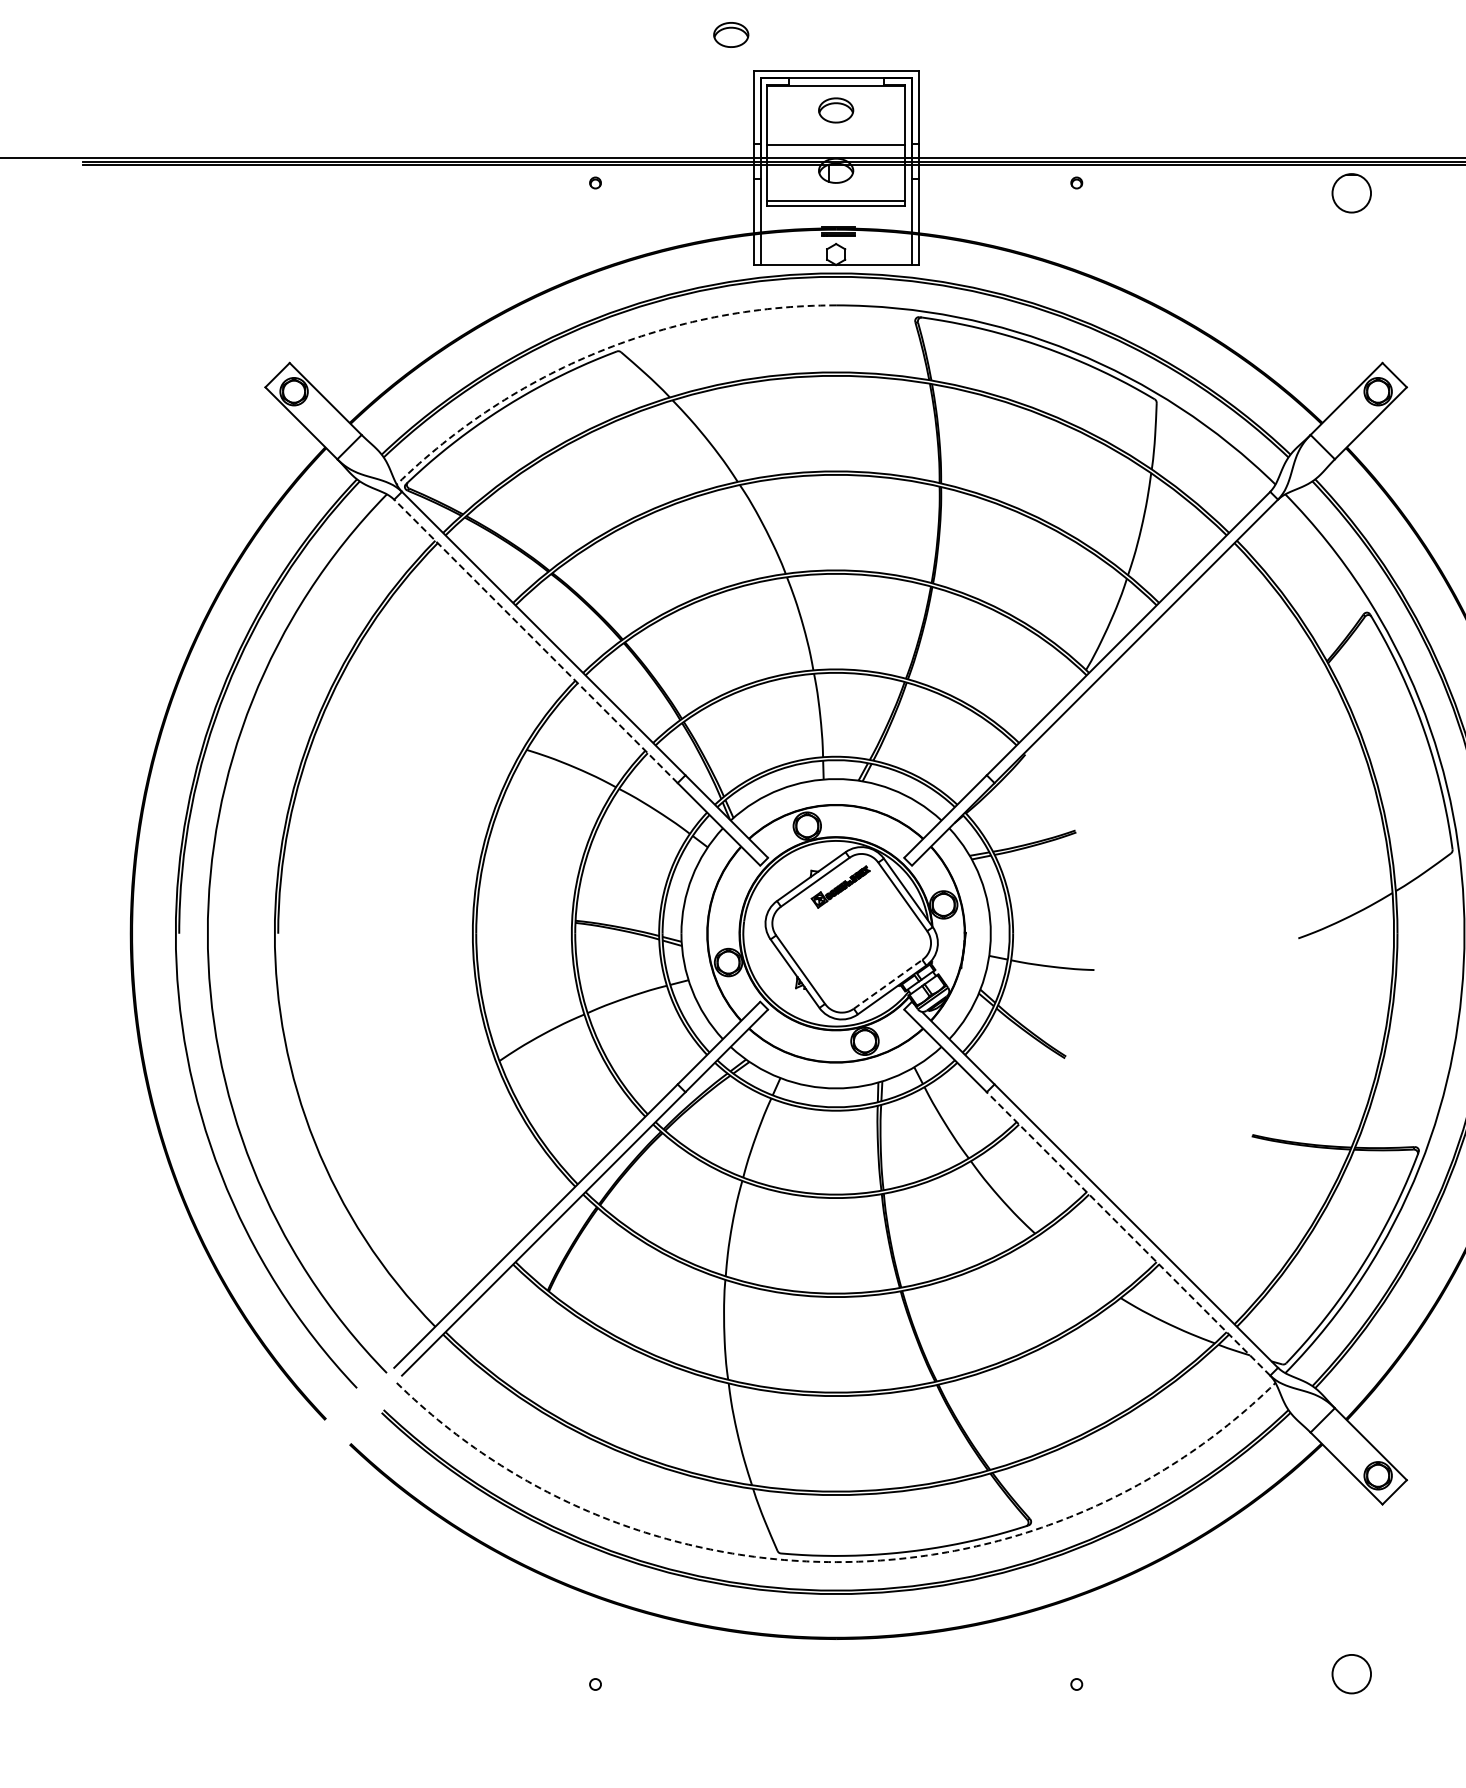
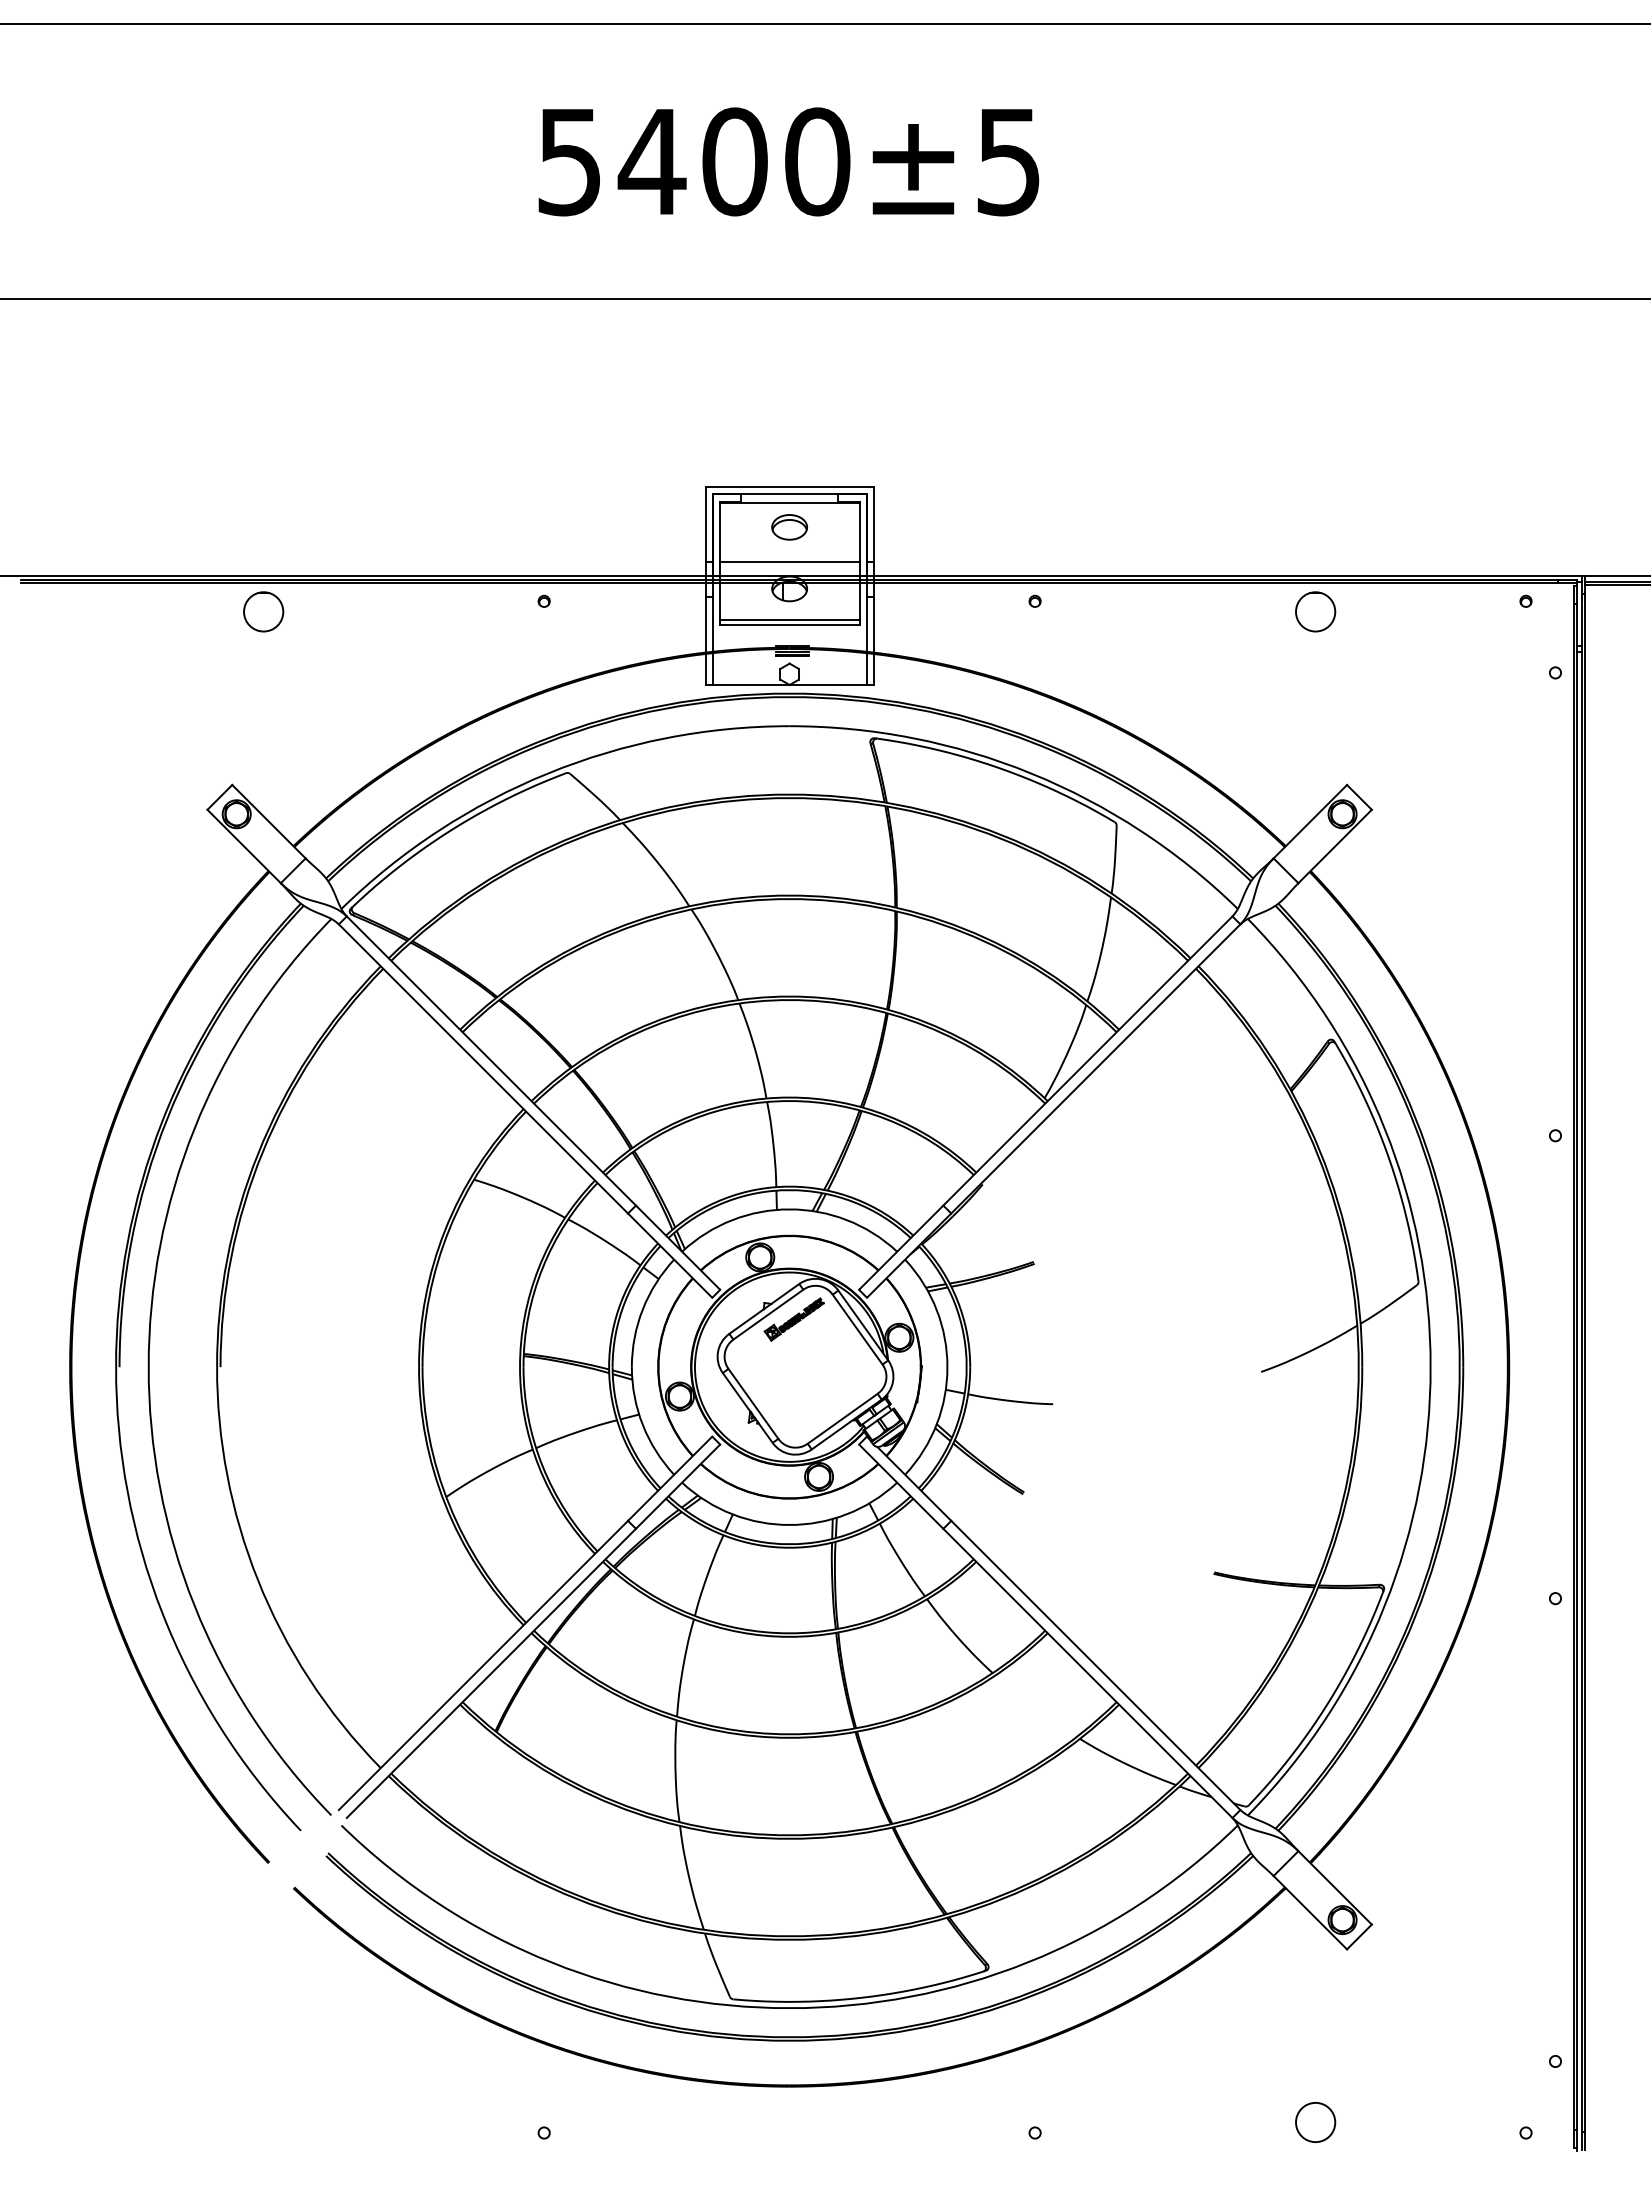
part: (731, 35) -> (682, 450), removed
circle: (320, 192) -> (263, 611), added
arc: (598, 351) -> (547, 773), dashed -> solid
line: (536, 640) -> (483, 1068), dashed -> solid
line: (887, 984) -> (842, 1418), dashed -> solid
line: (1128, 1234) -> (1087, 1673), dashed -> solid
arc: (835, 1562) -> (789, 2008), dashed -> solid

